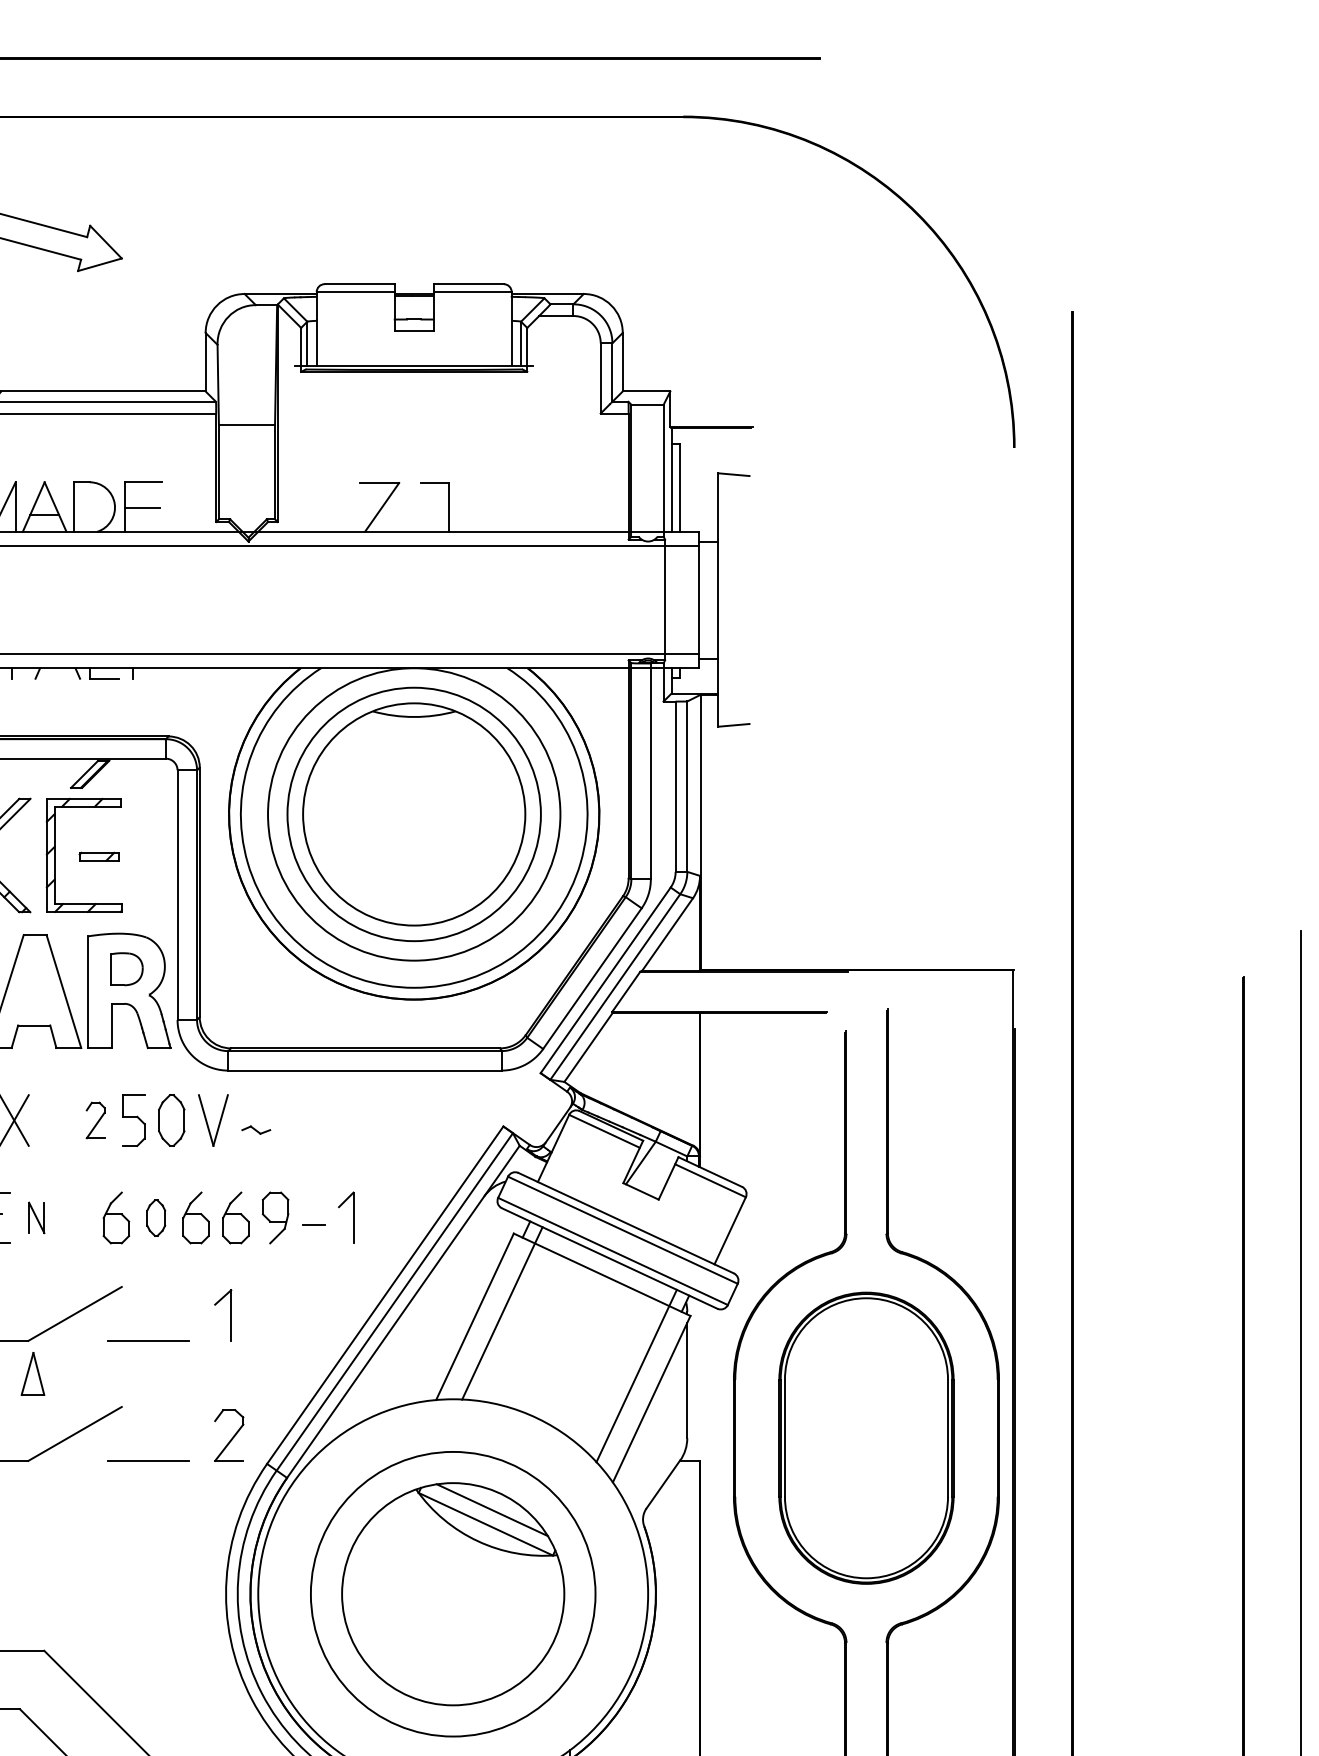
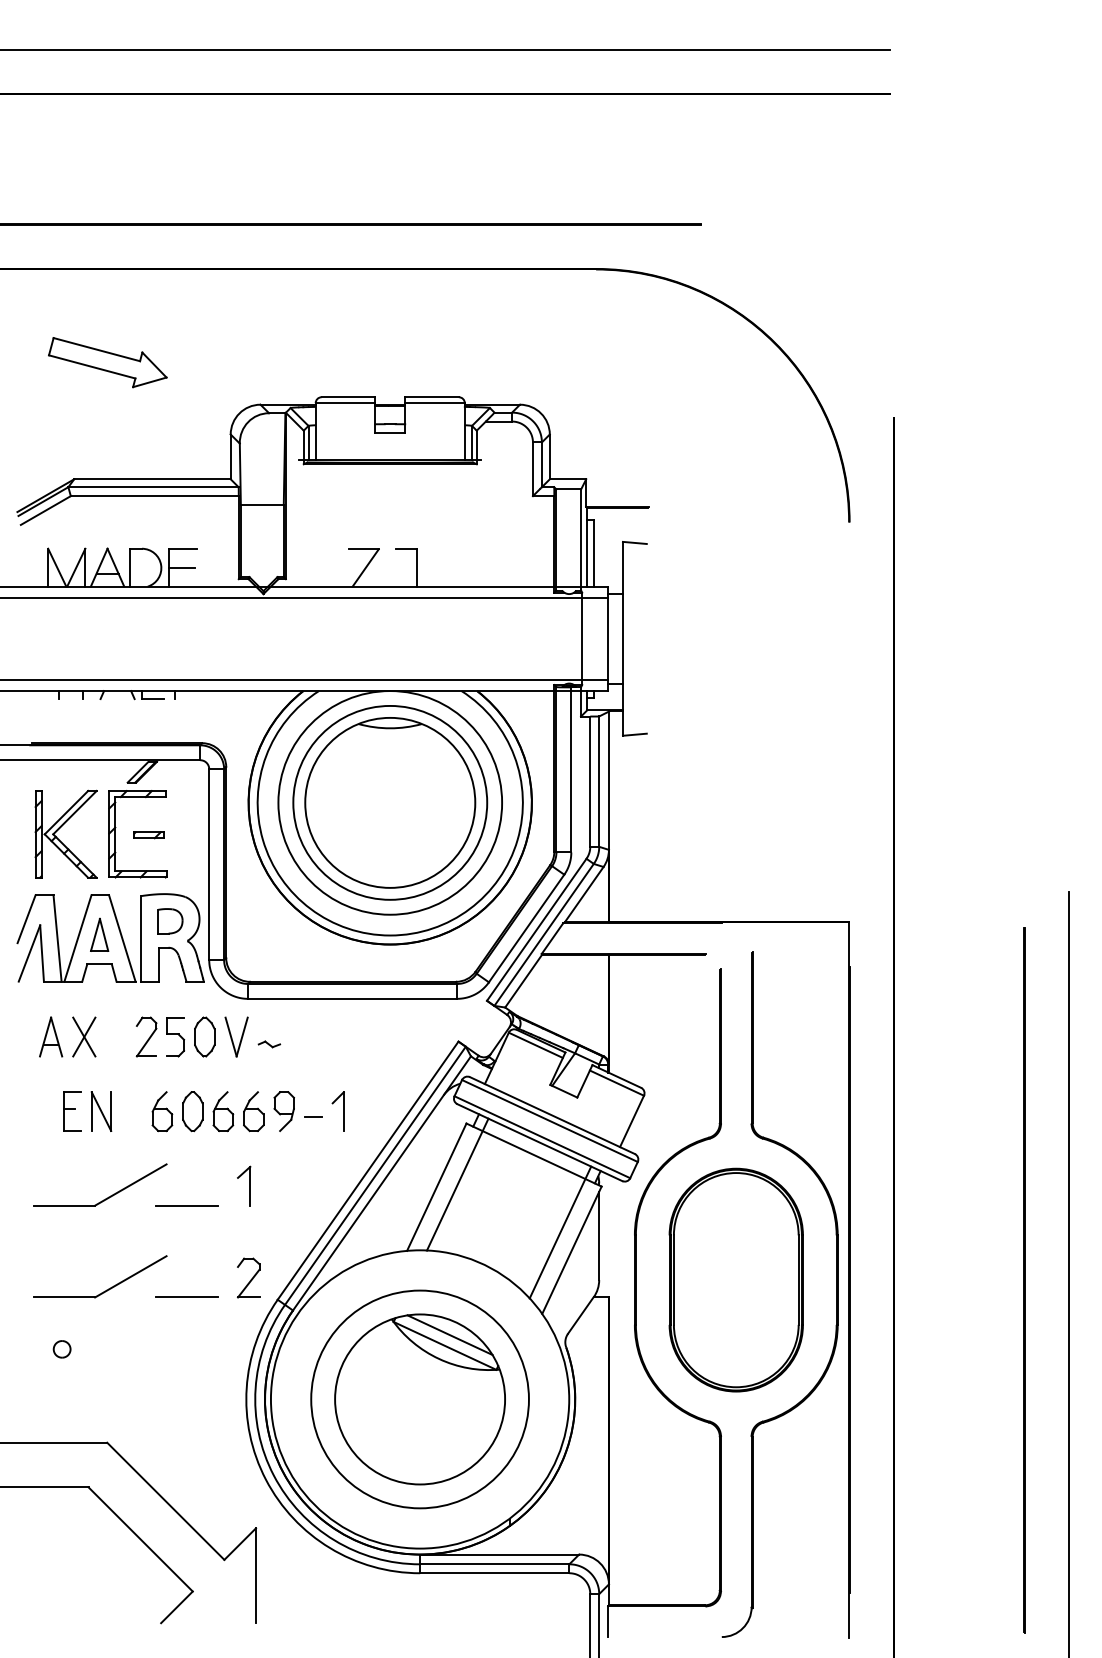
part: (95, 1119) -> (146, 1036), size x1.43
part: (36, 1217) -> (101, 1111), size x1.67
part: (155, 1217) -> (192, 1111), size x1.43
part: (32, 1373) -> (99, 934), moved

